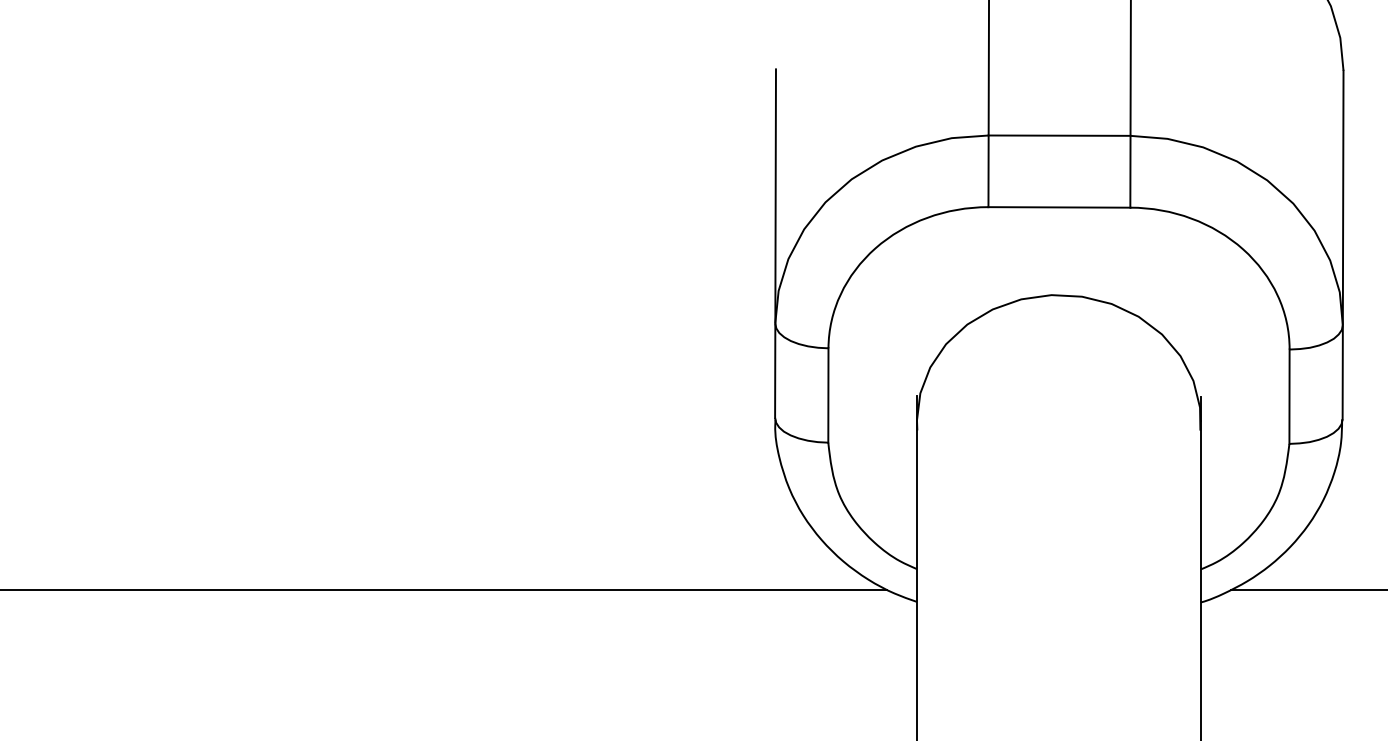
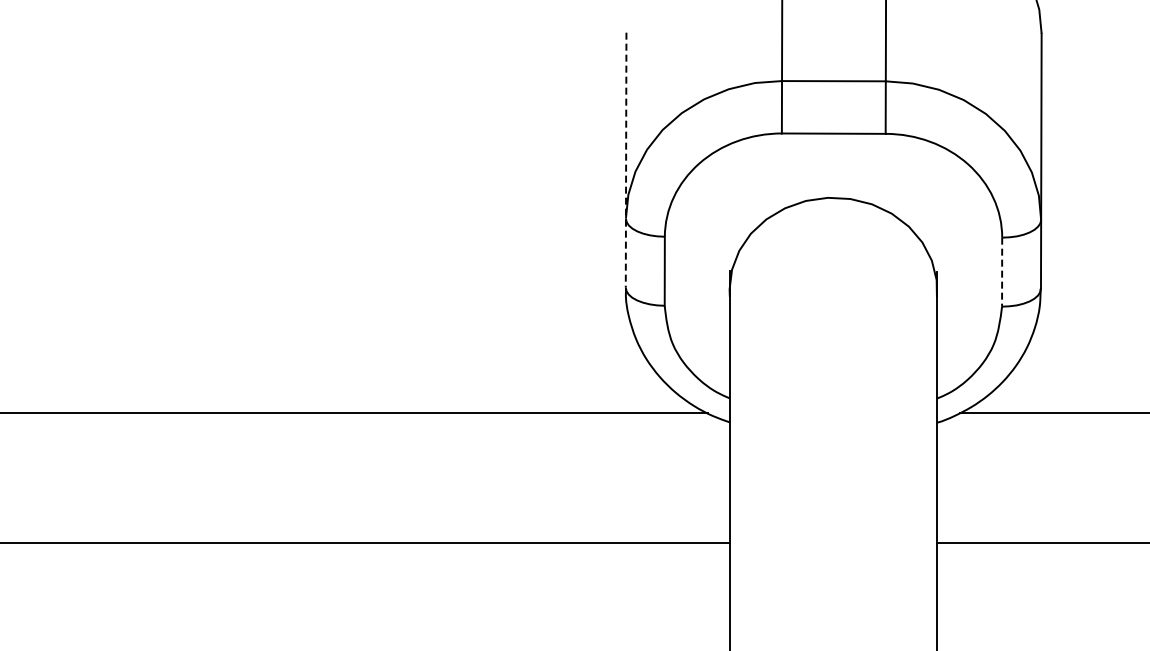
line: (776, 244) -> (626, 160), solid -> dashed
line: (1290, 397) -> (1002, 272), solid -> dashed

